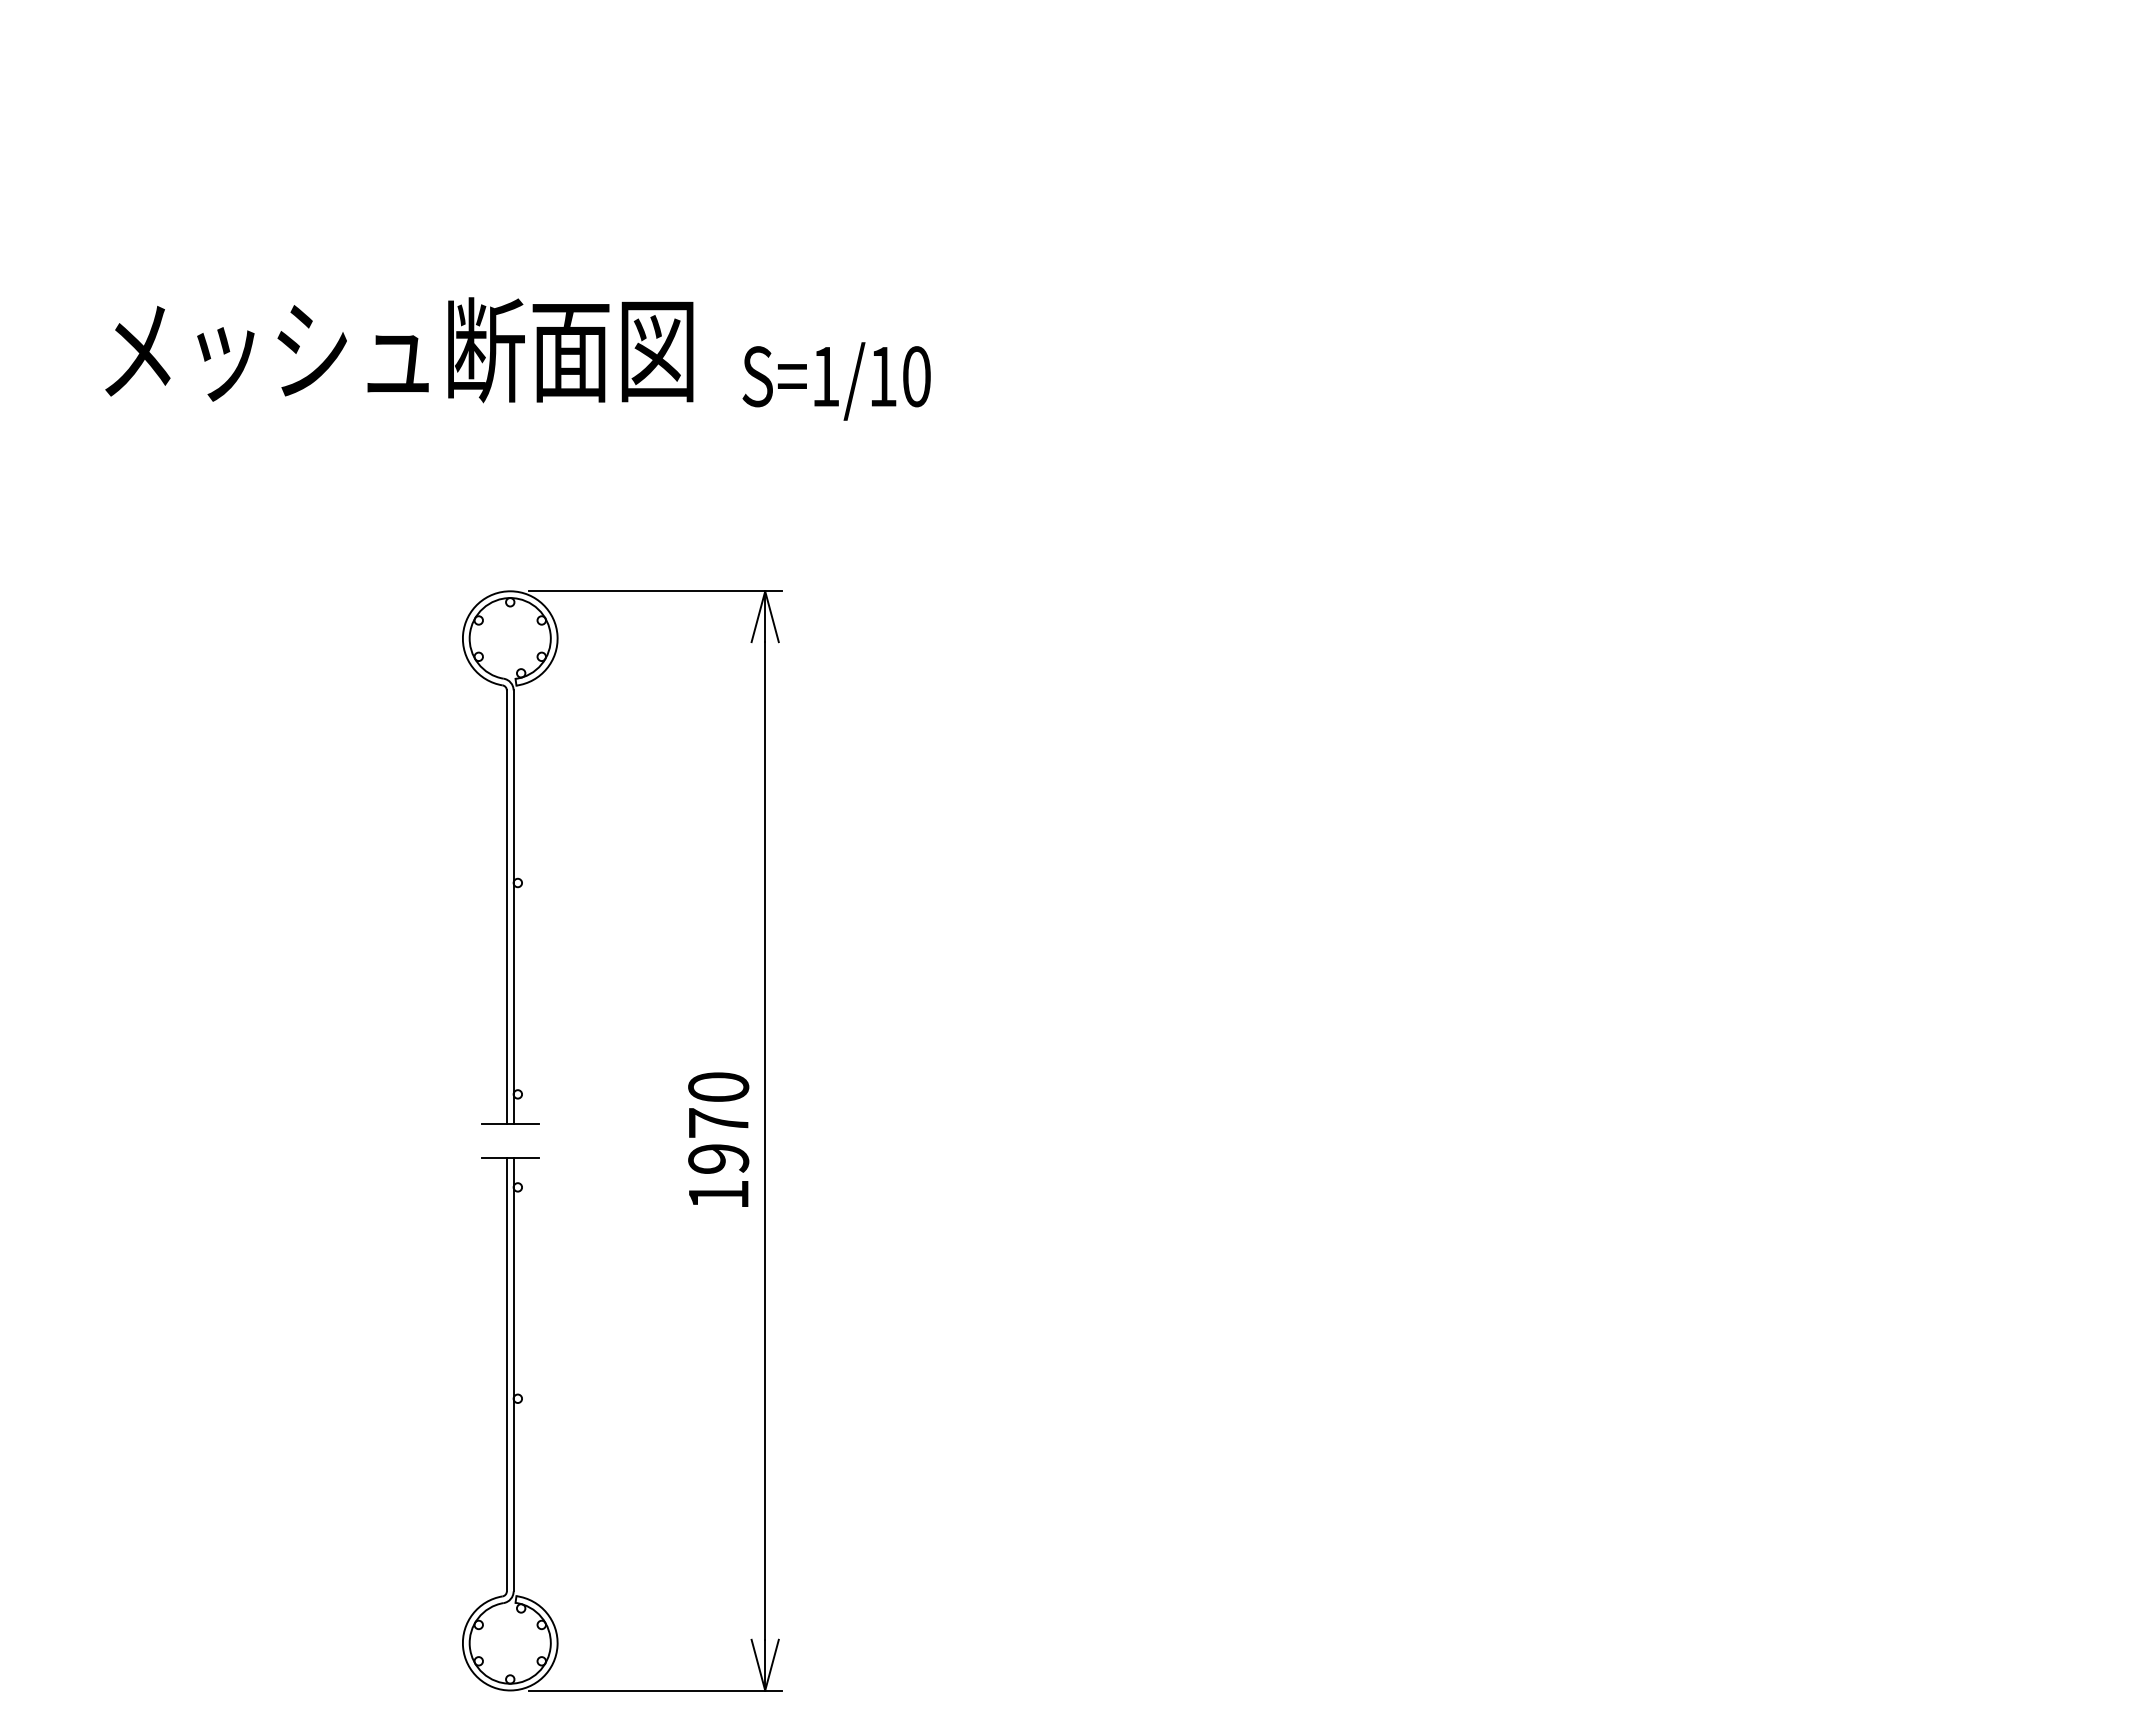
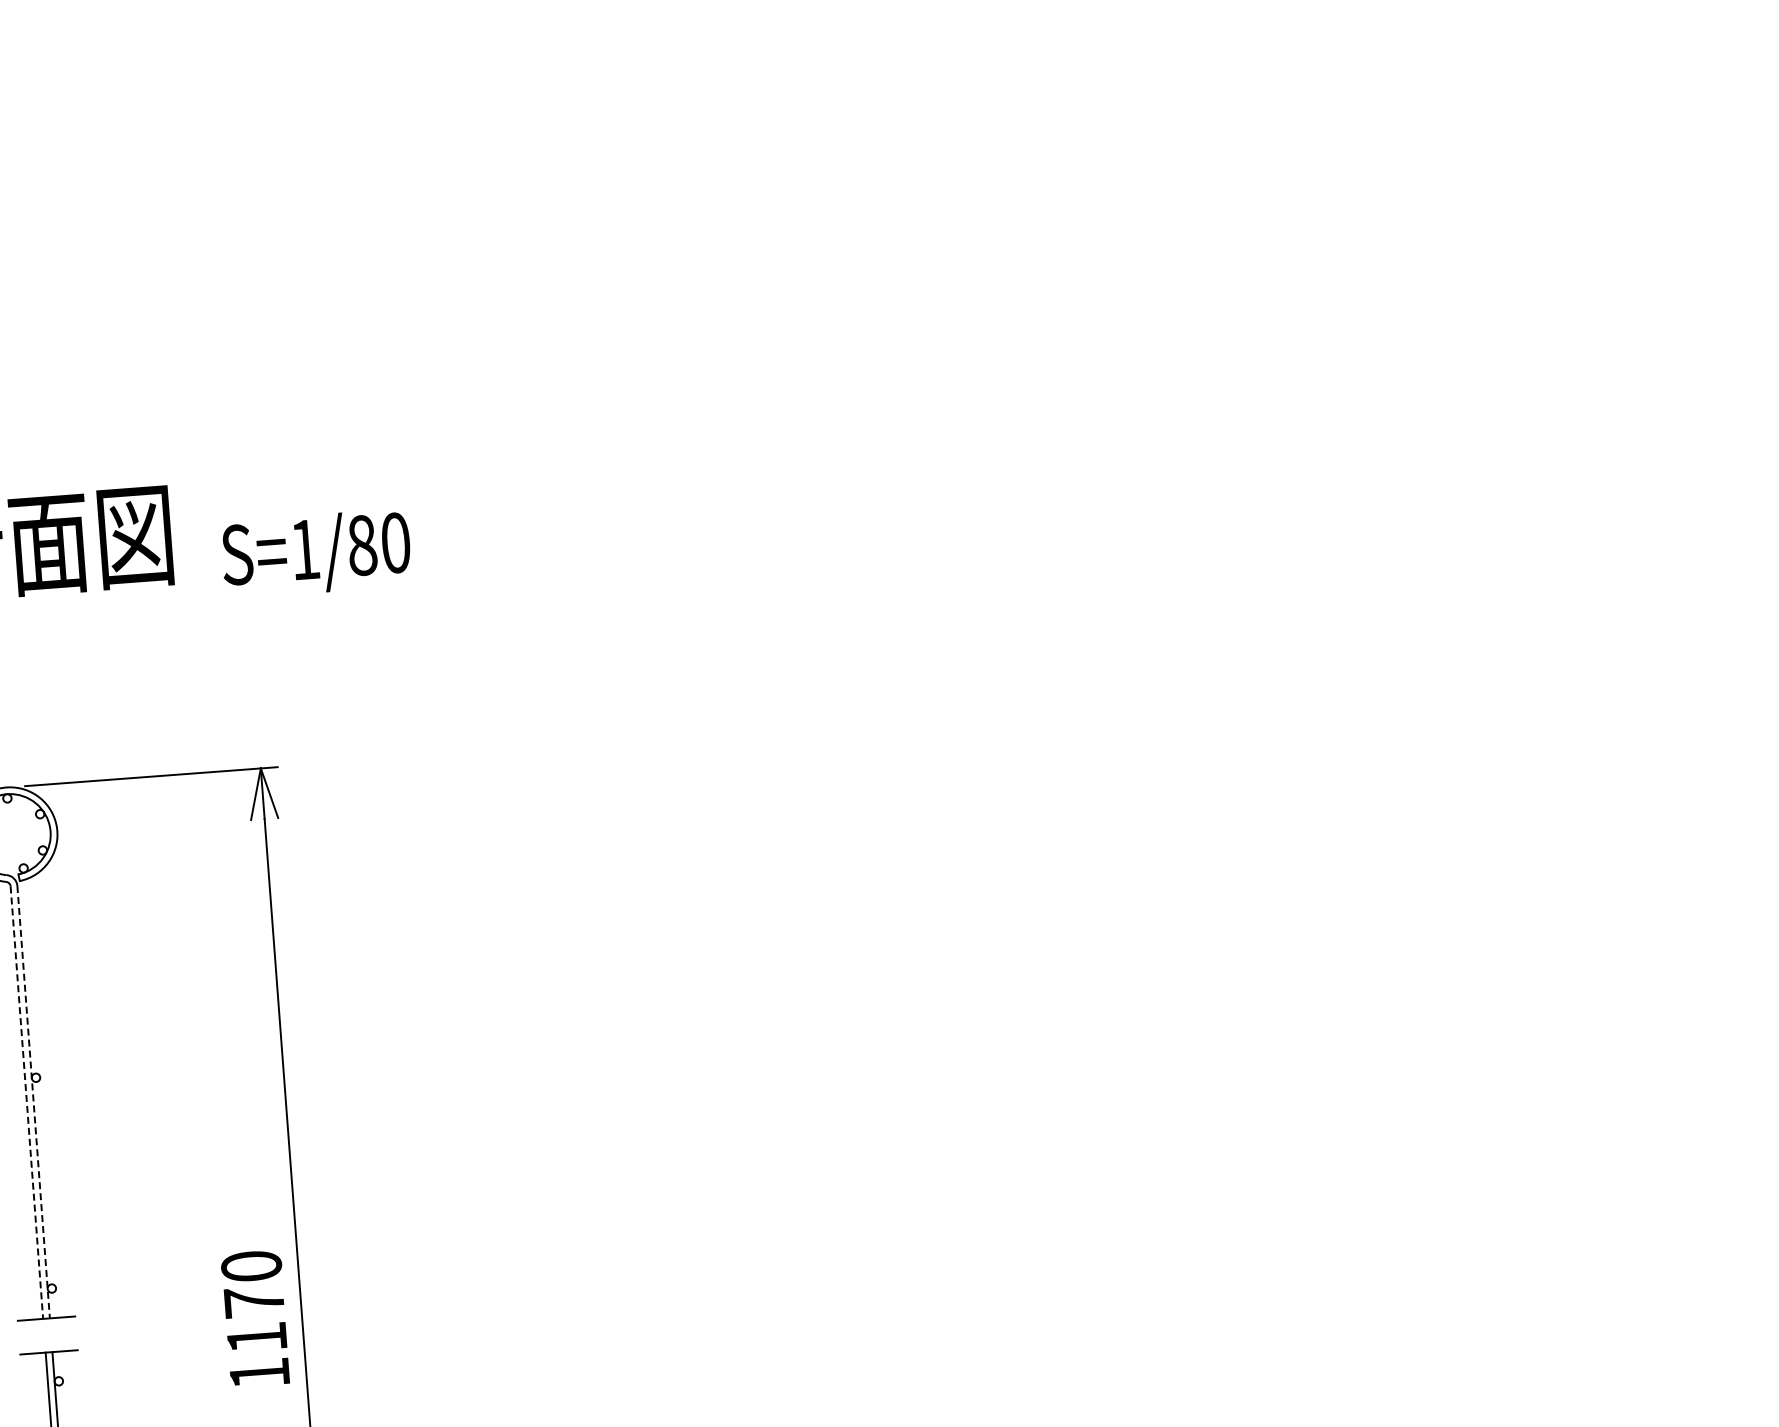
text: (883, 376) -> (362, 545), S=1/10 -> S=1/80
line: (506, 907) -> (26, 1103), solid -> dashed
line: (513, 907) -> (33, 1102), solid -> dashed
text: (718, 1158) -> (256, 1337), 1970 -> 1170

